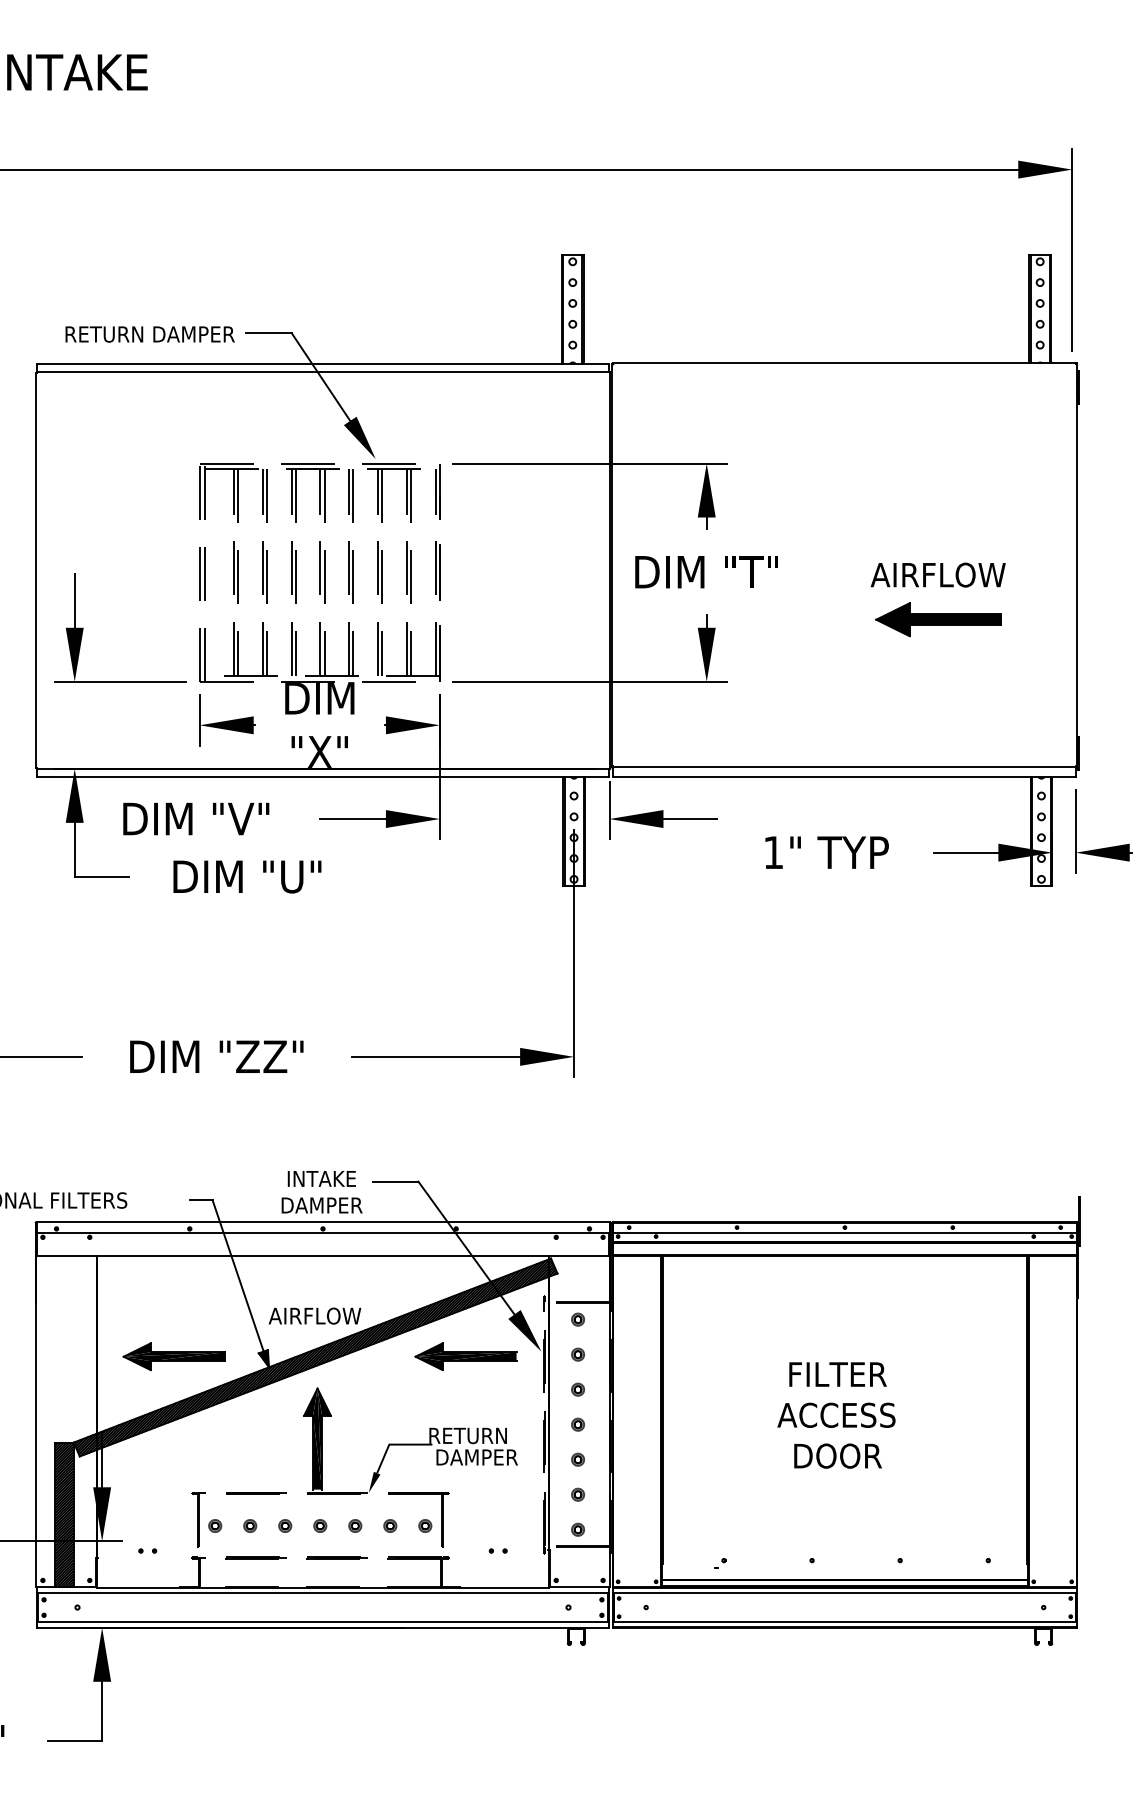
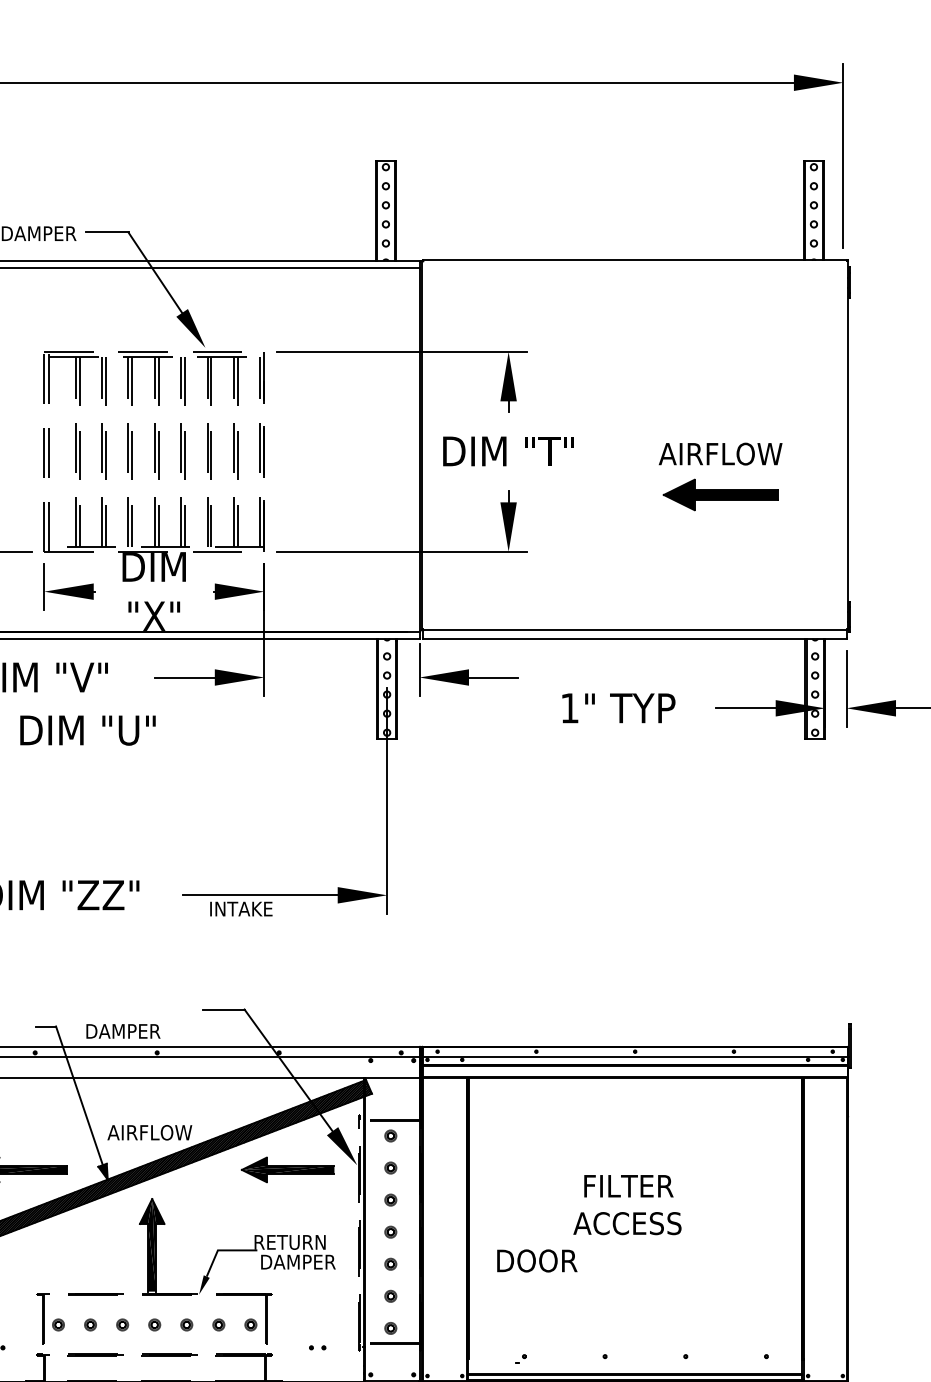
text: (321, 1178) -> (240, 908), moved
text: (321, 1205) -> (122, 1031), moved
text: (837, 1455) -> (536, 1260), moved

